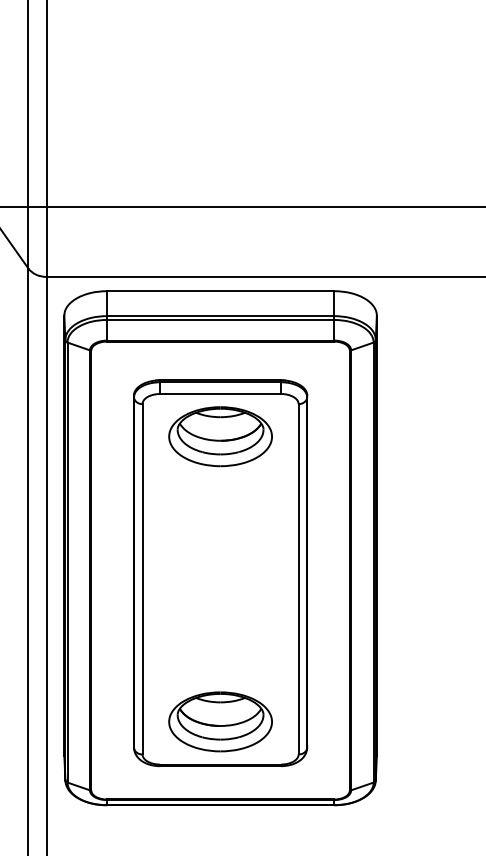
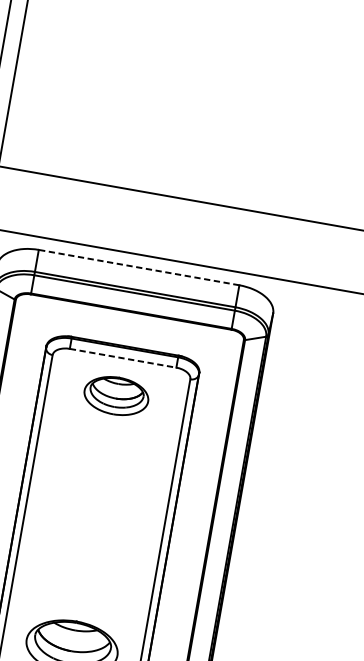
line: (220, 291) -> (138, 267), solid -> dashed
line: (221, 393) -> (123, 357), solid -> dashed
part: (220, 436) -> (116, 395), size x0.7

